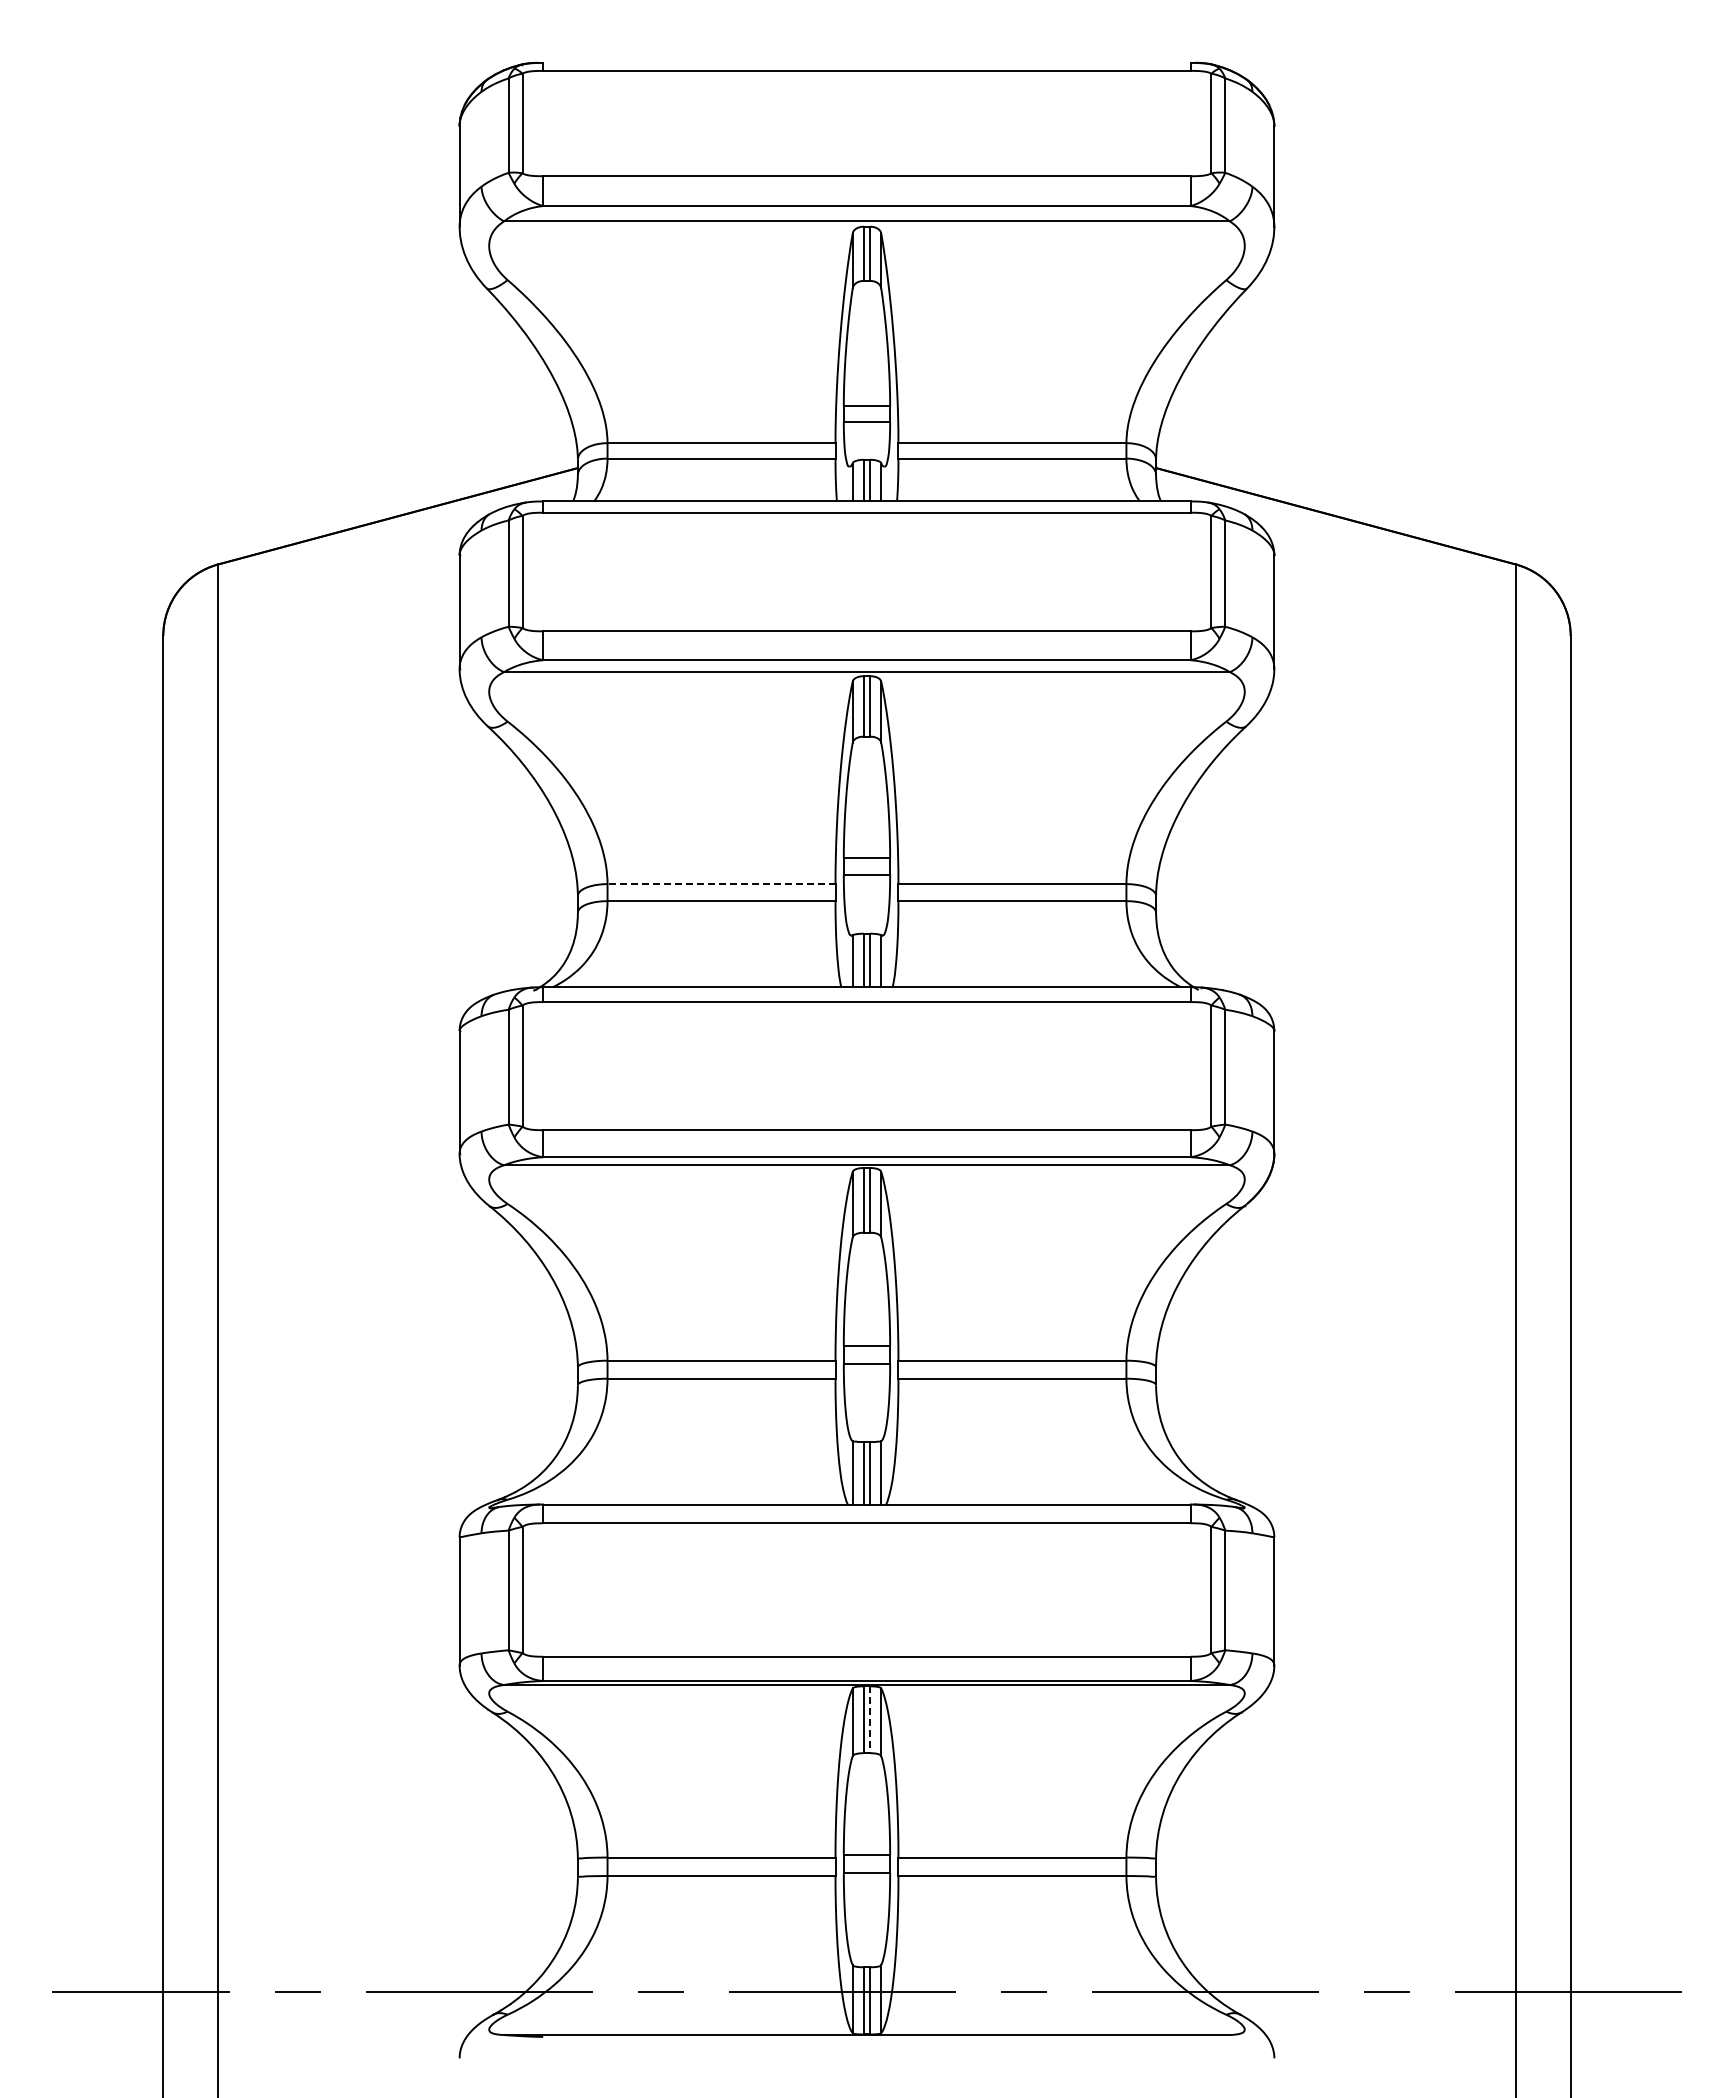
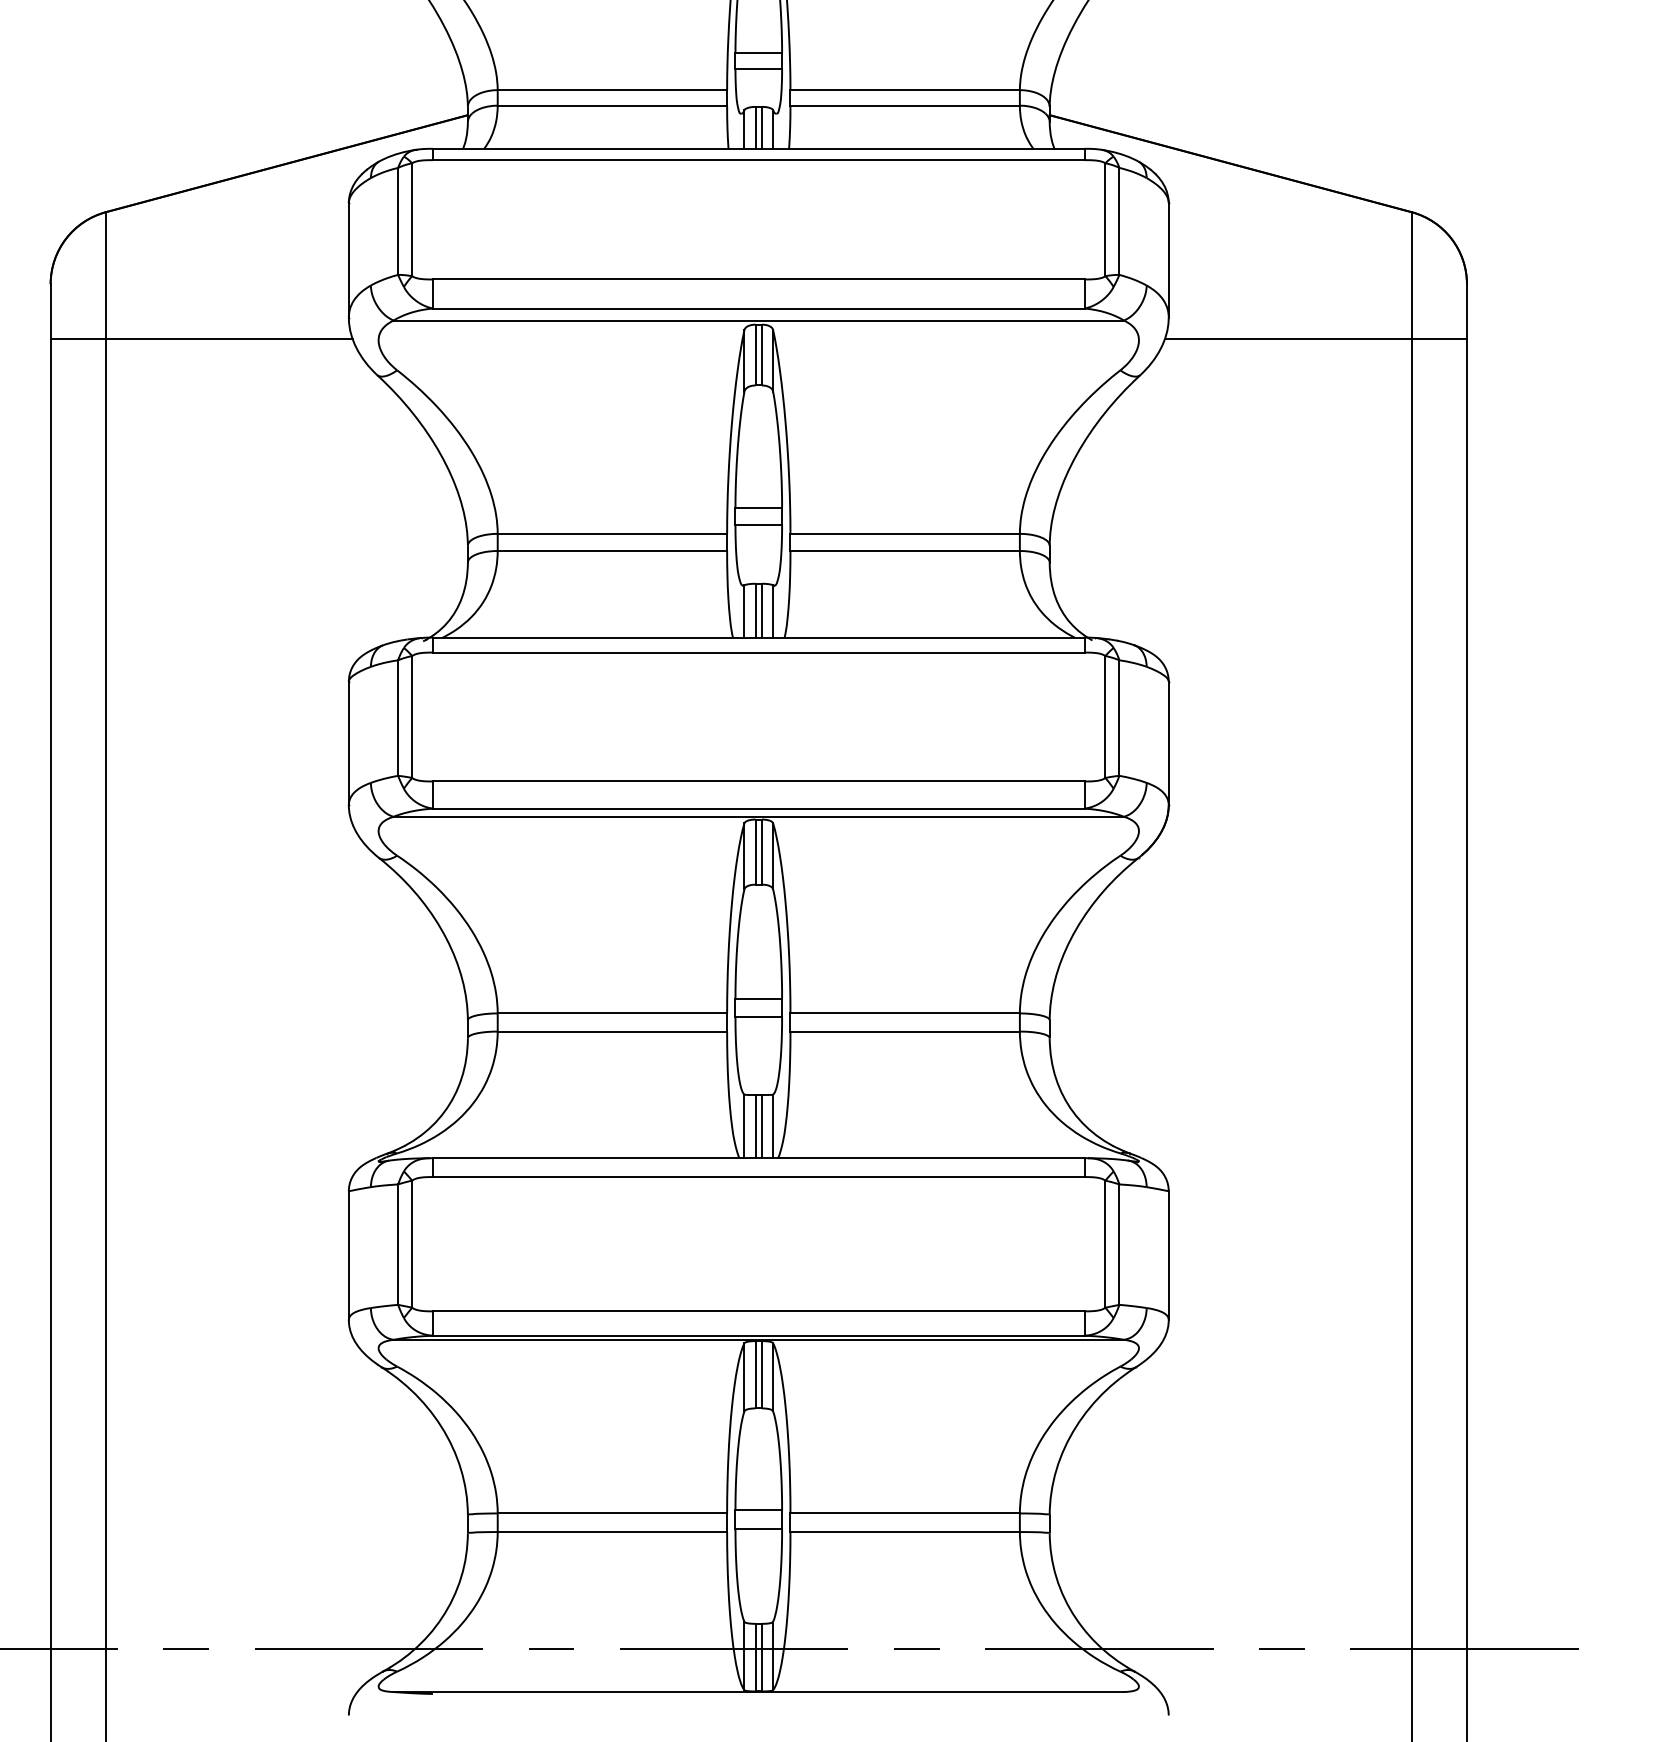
line: (313, 690) -> (201, 339), added
line: (1420, 690) -> (1315, 339), added
line: (721, 884) -> (612, 534), dashed -> solid
line: (870, 1720) -> (762, 1375), dashed -> solid

